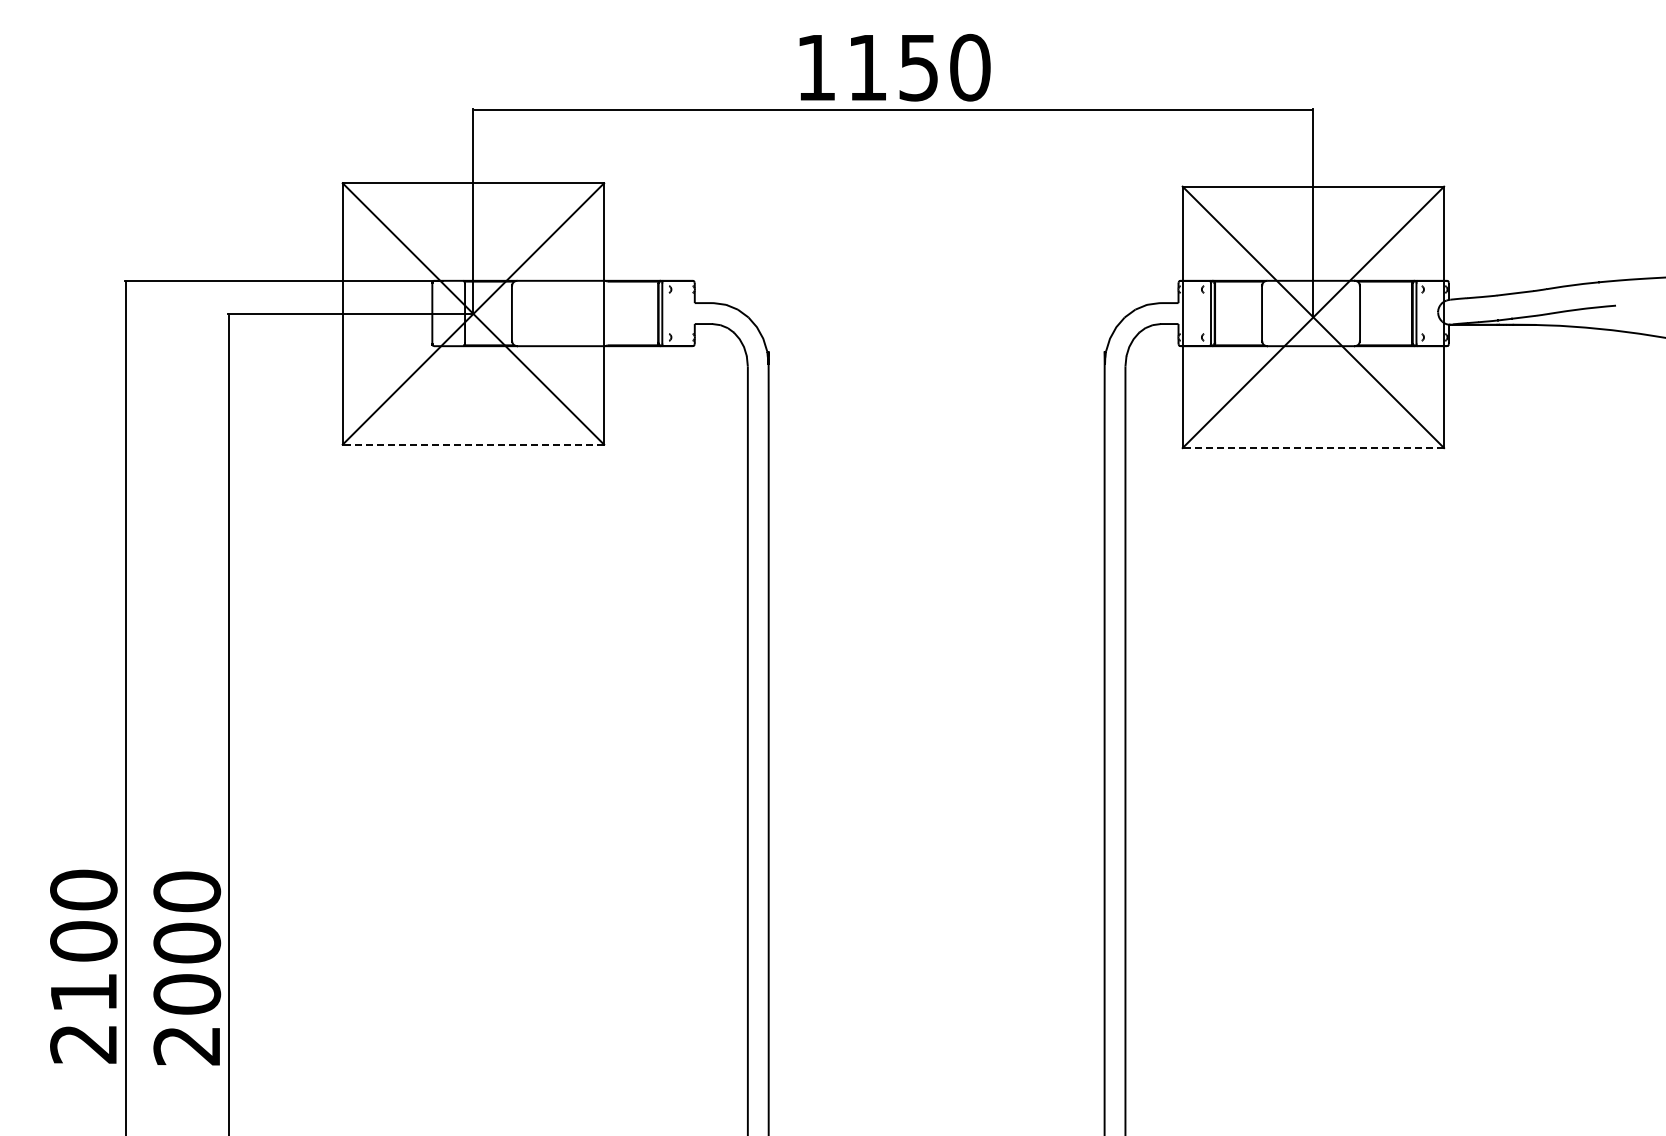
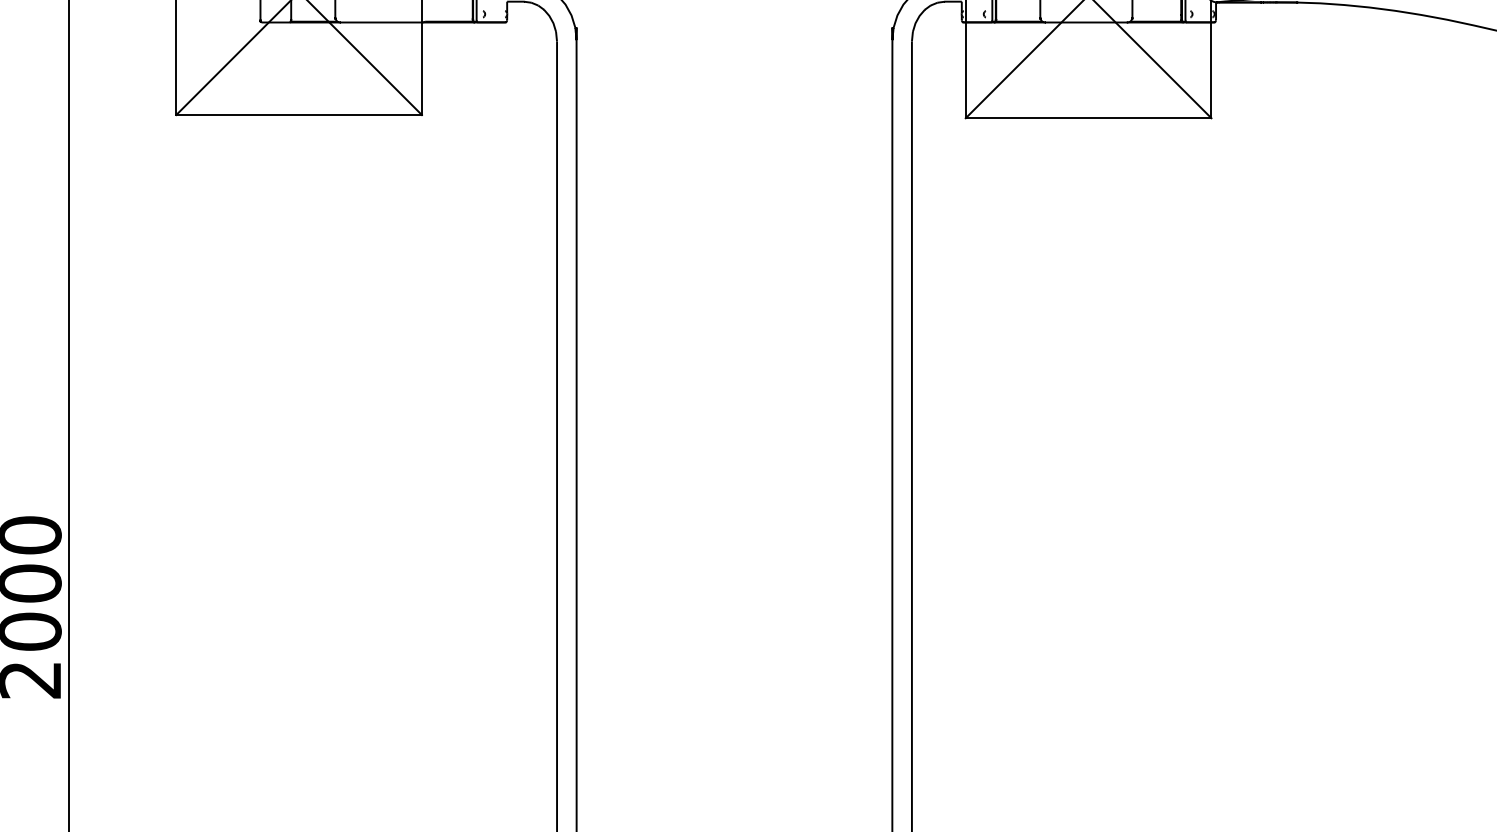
line: (473, 444) -> (299, 114), dashed -> solid
line: (1313, 448) -> (1088, 118), dashed -> solid

